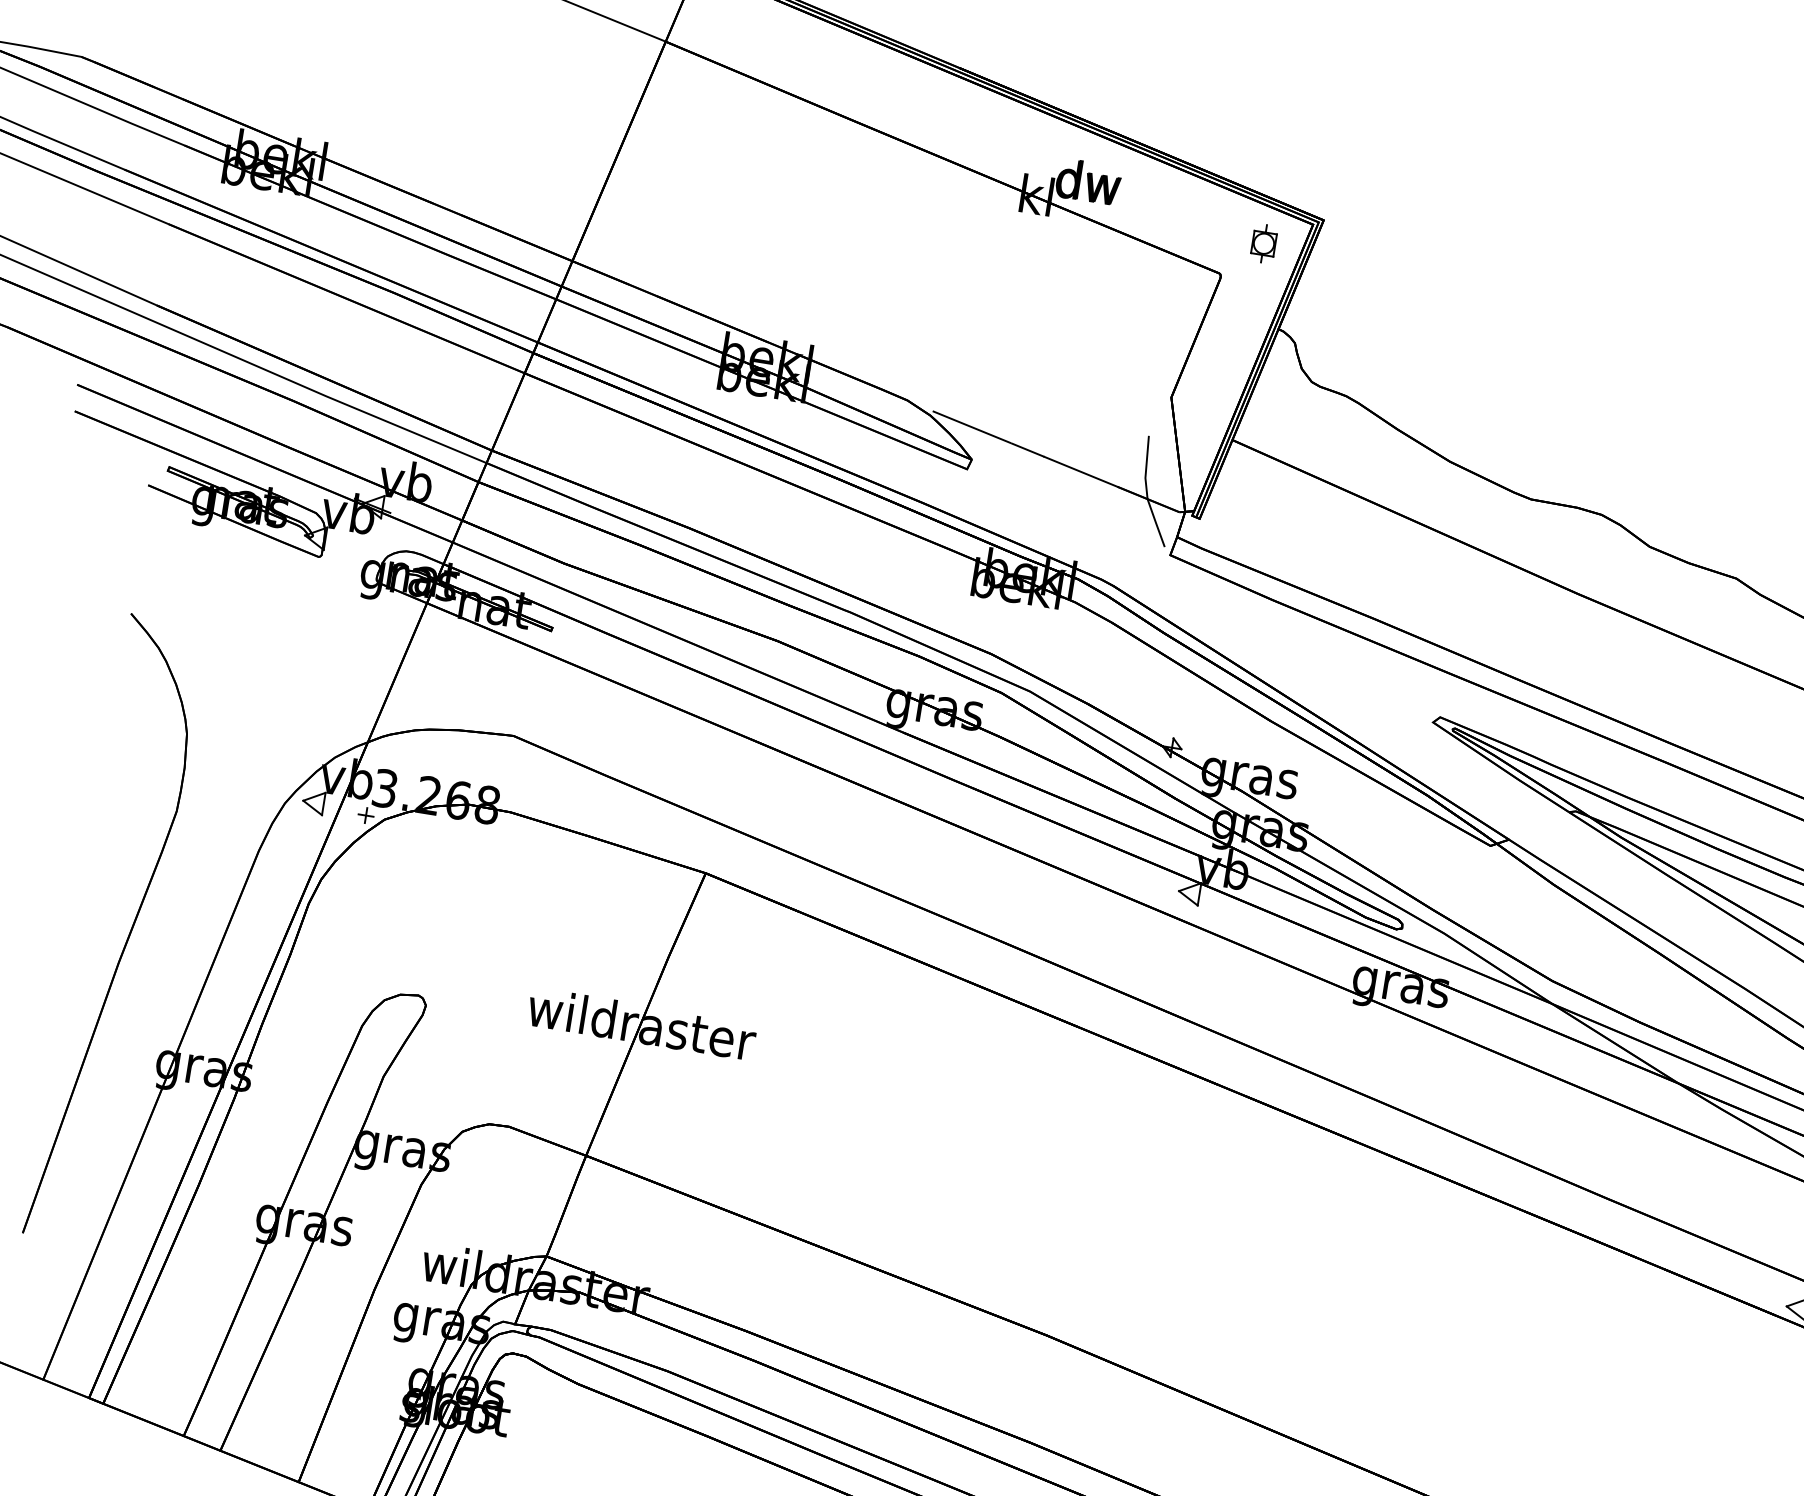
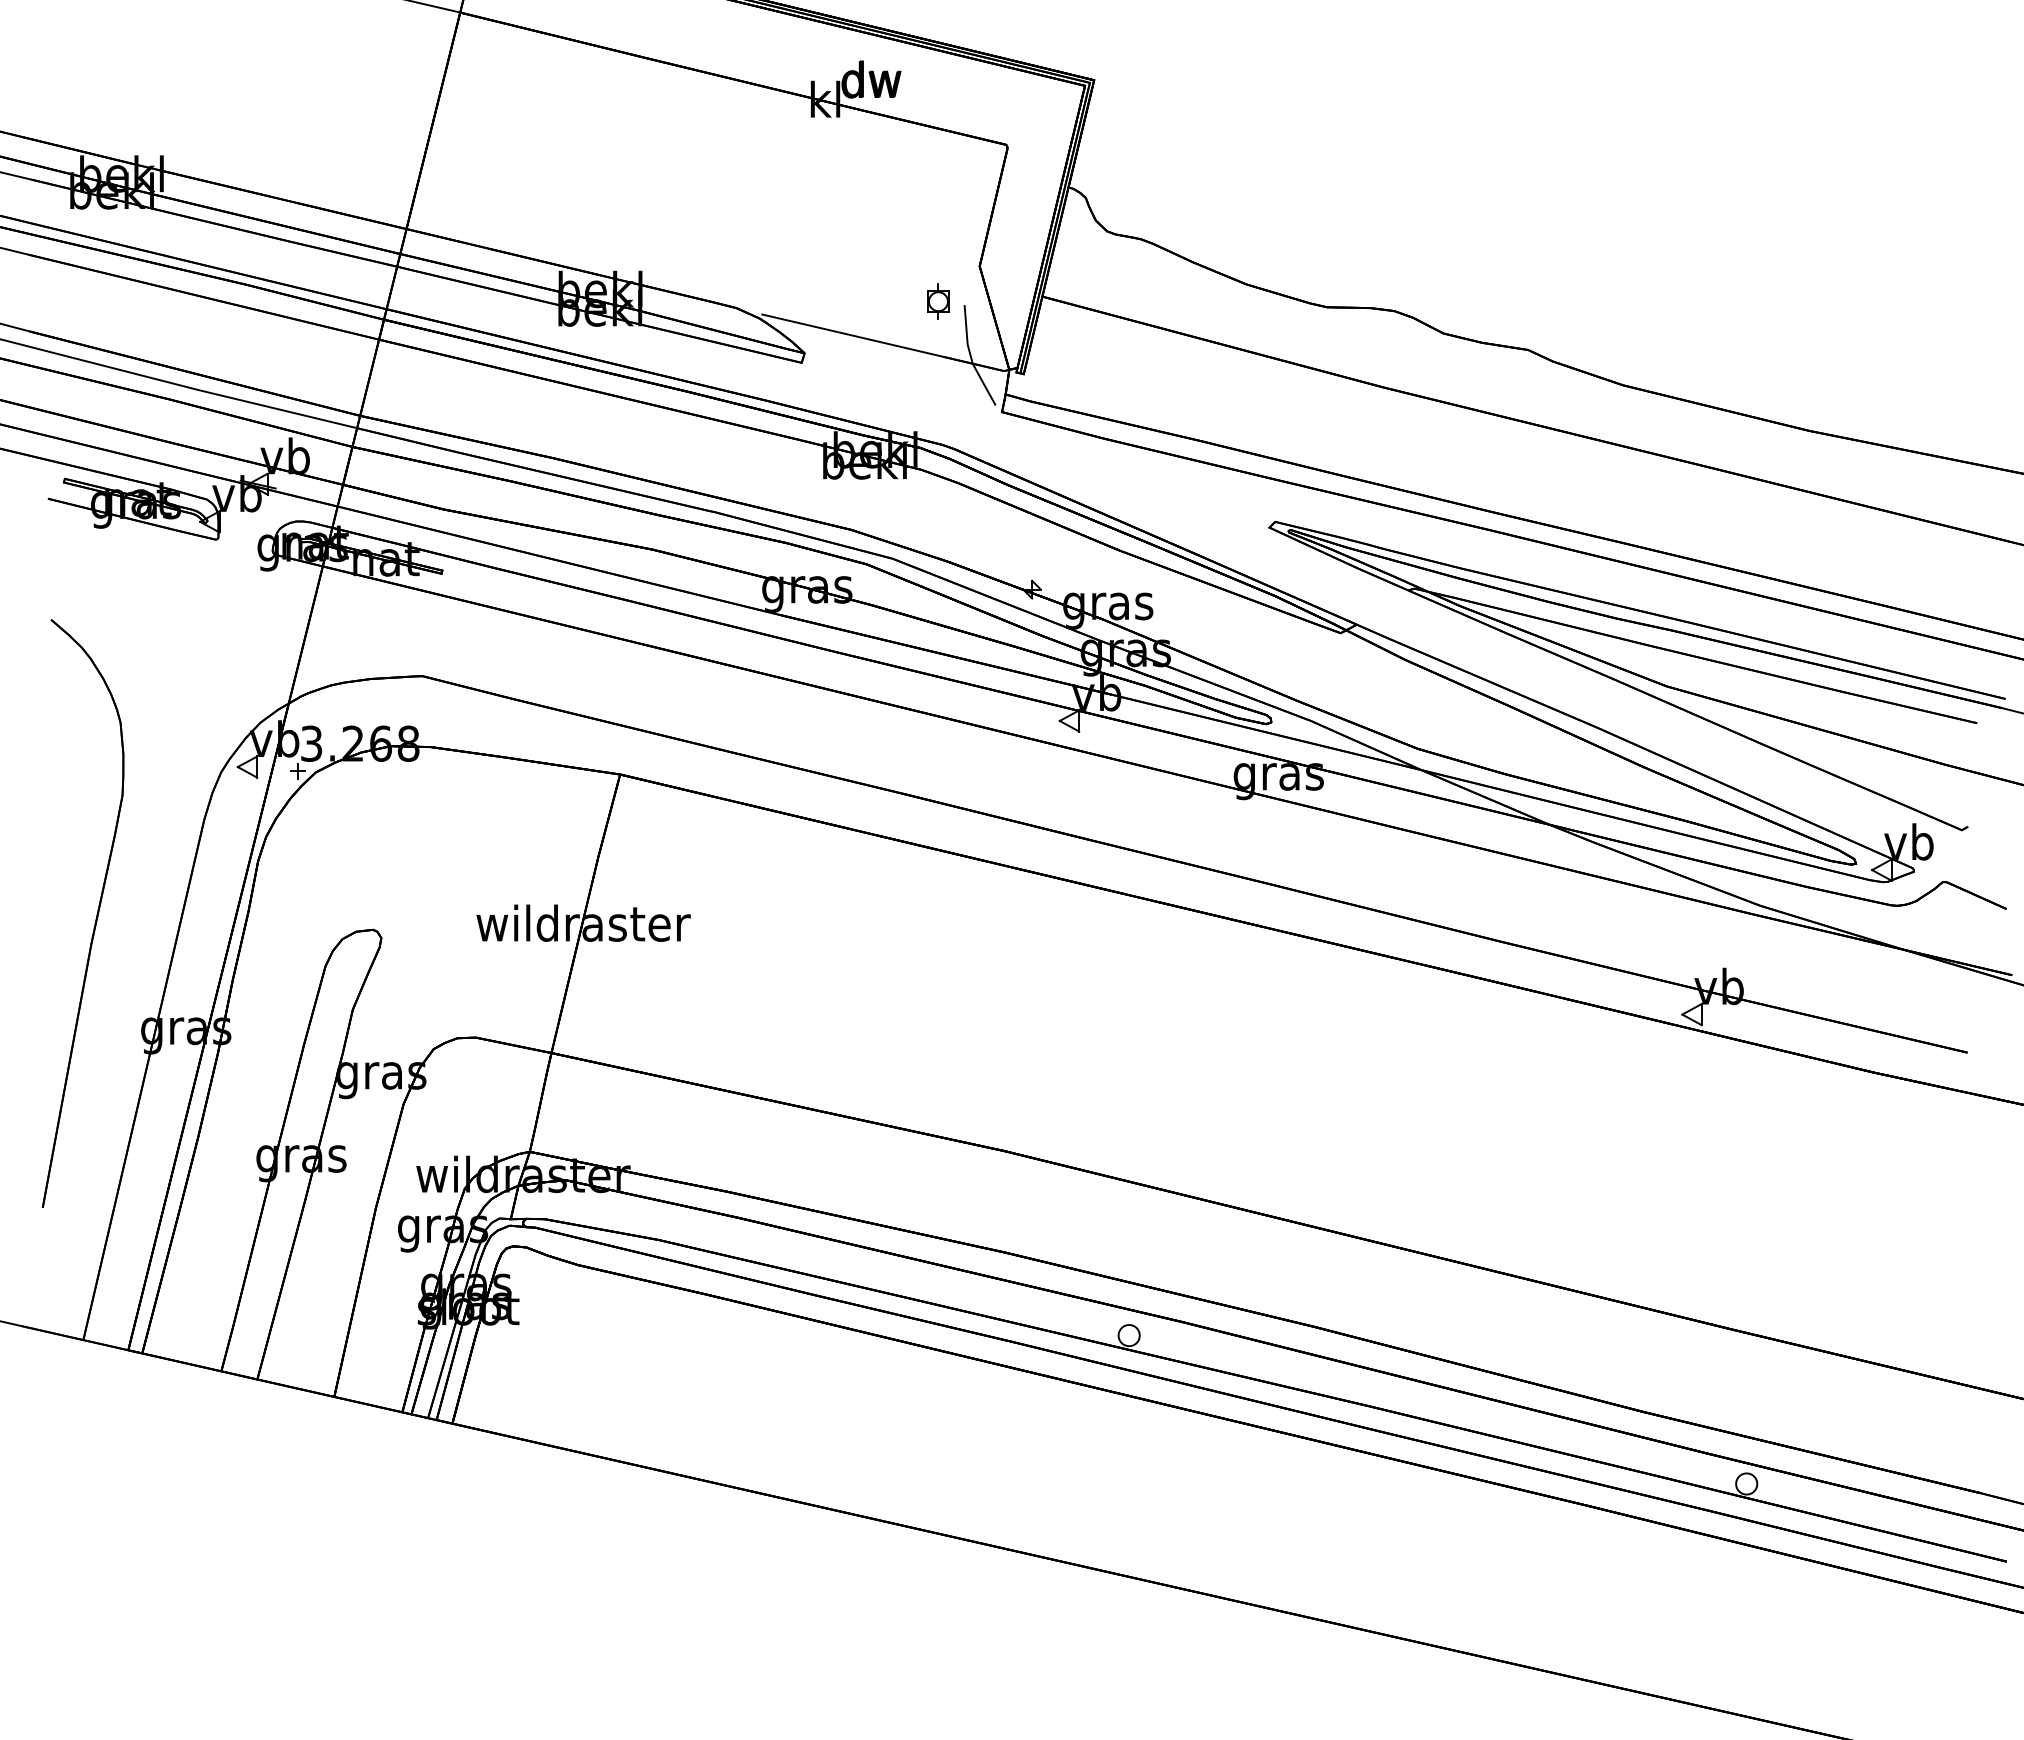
part: (1264, 243) -> (938, 301), moved

